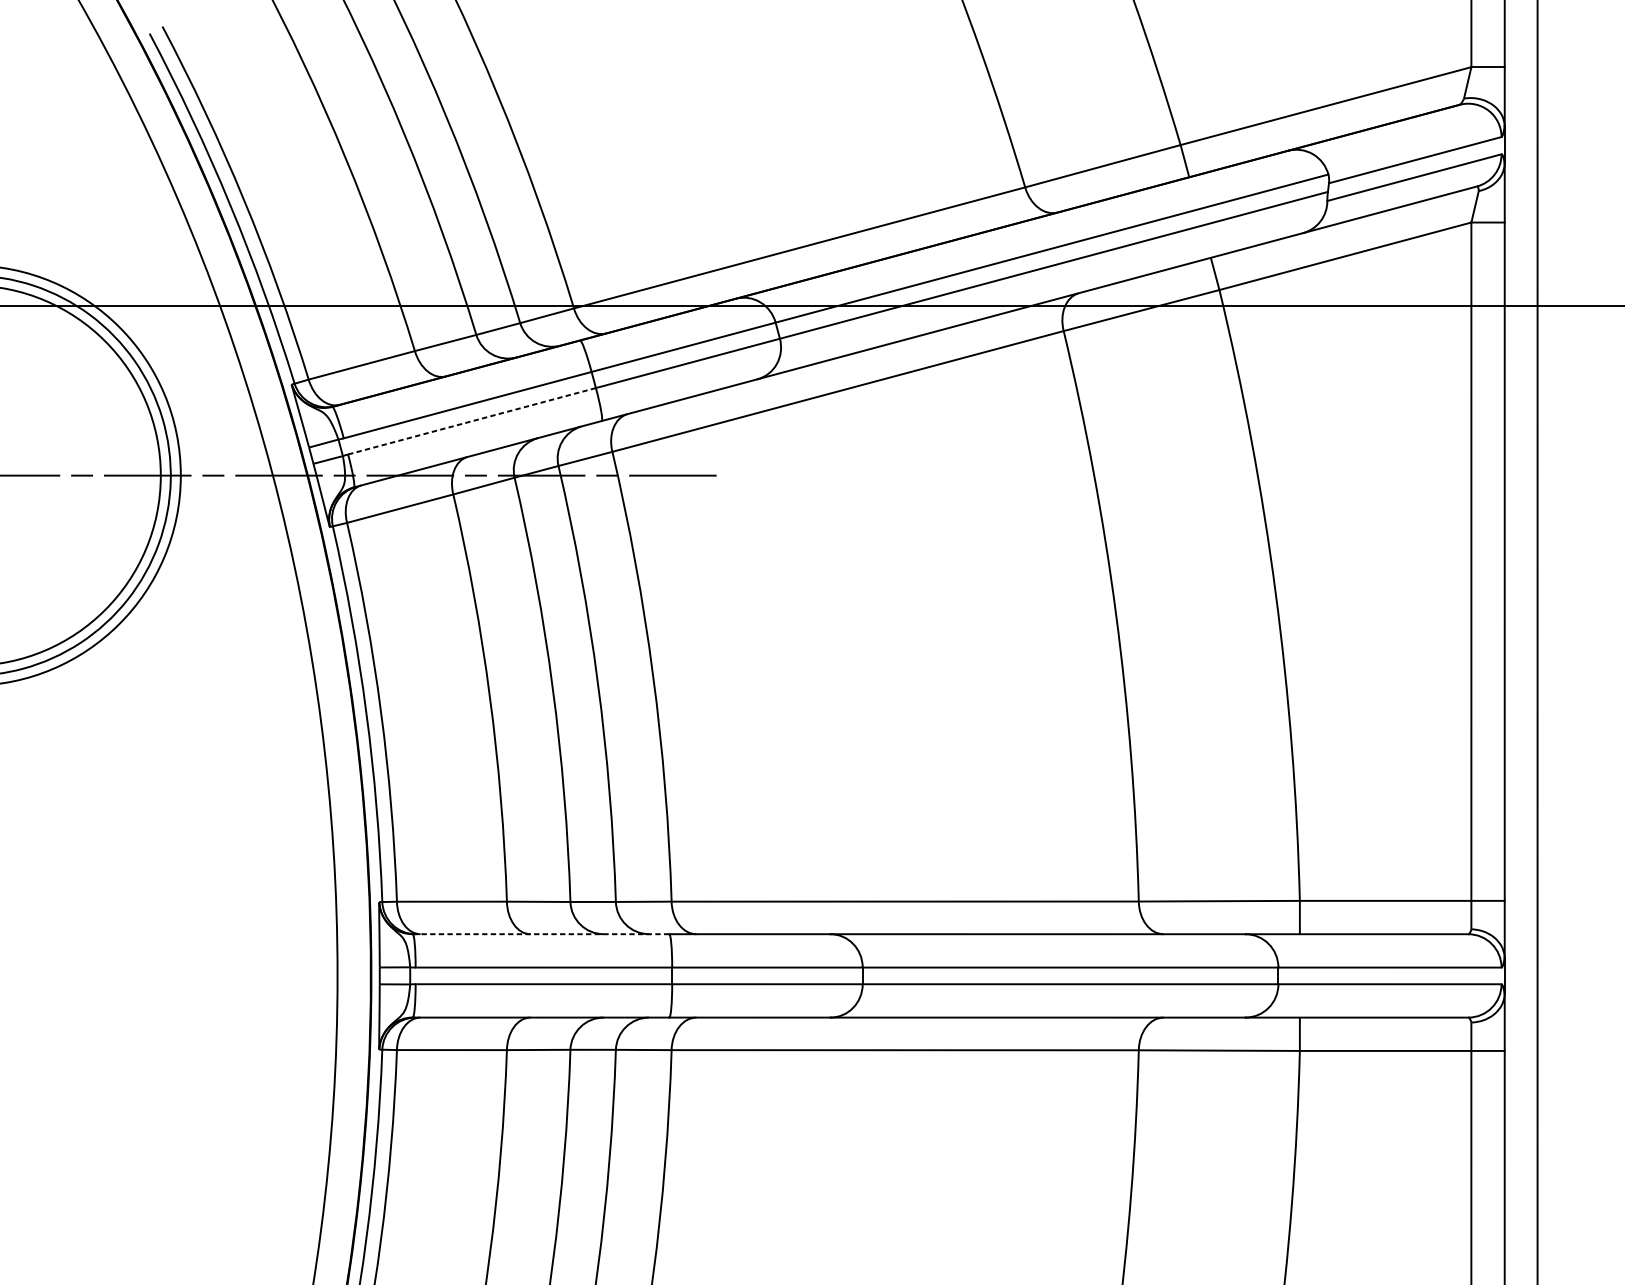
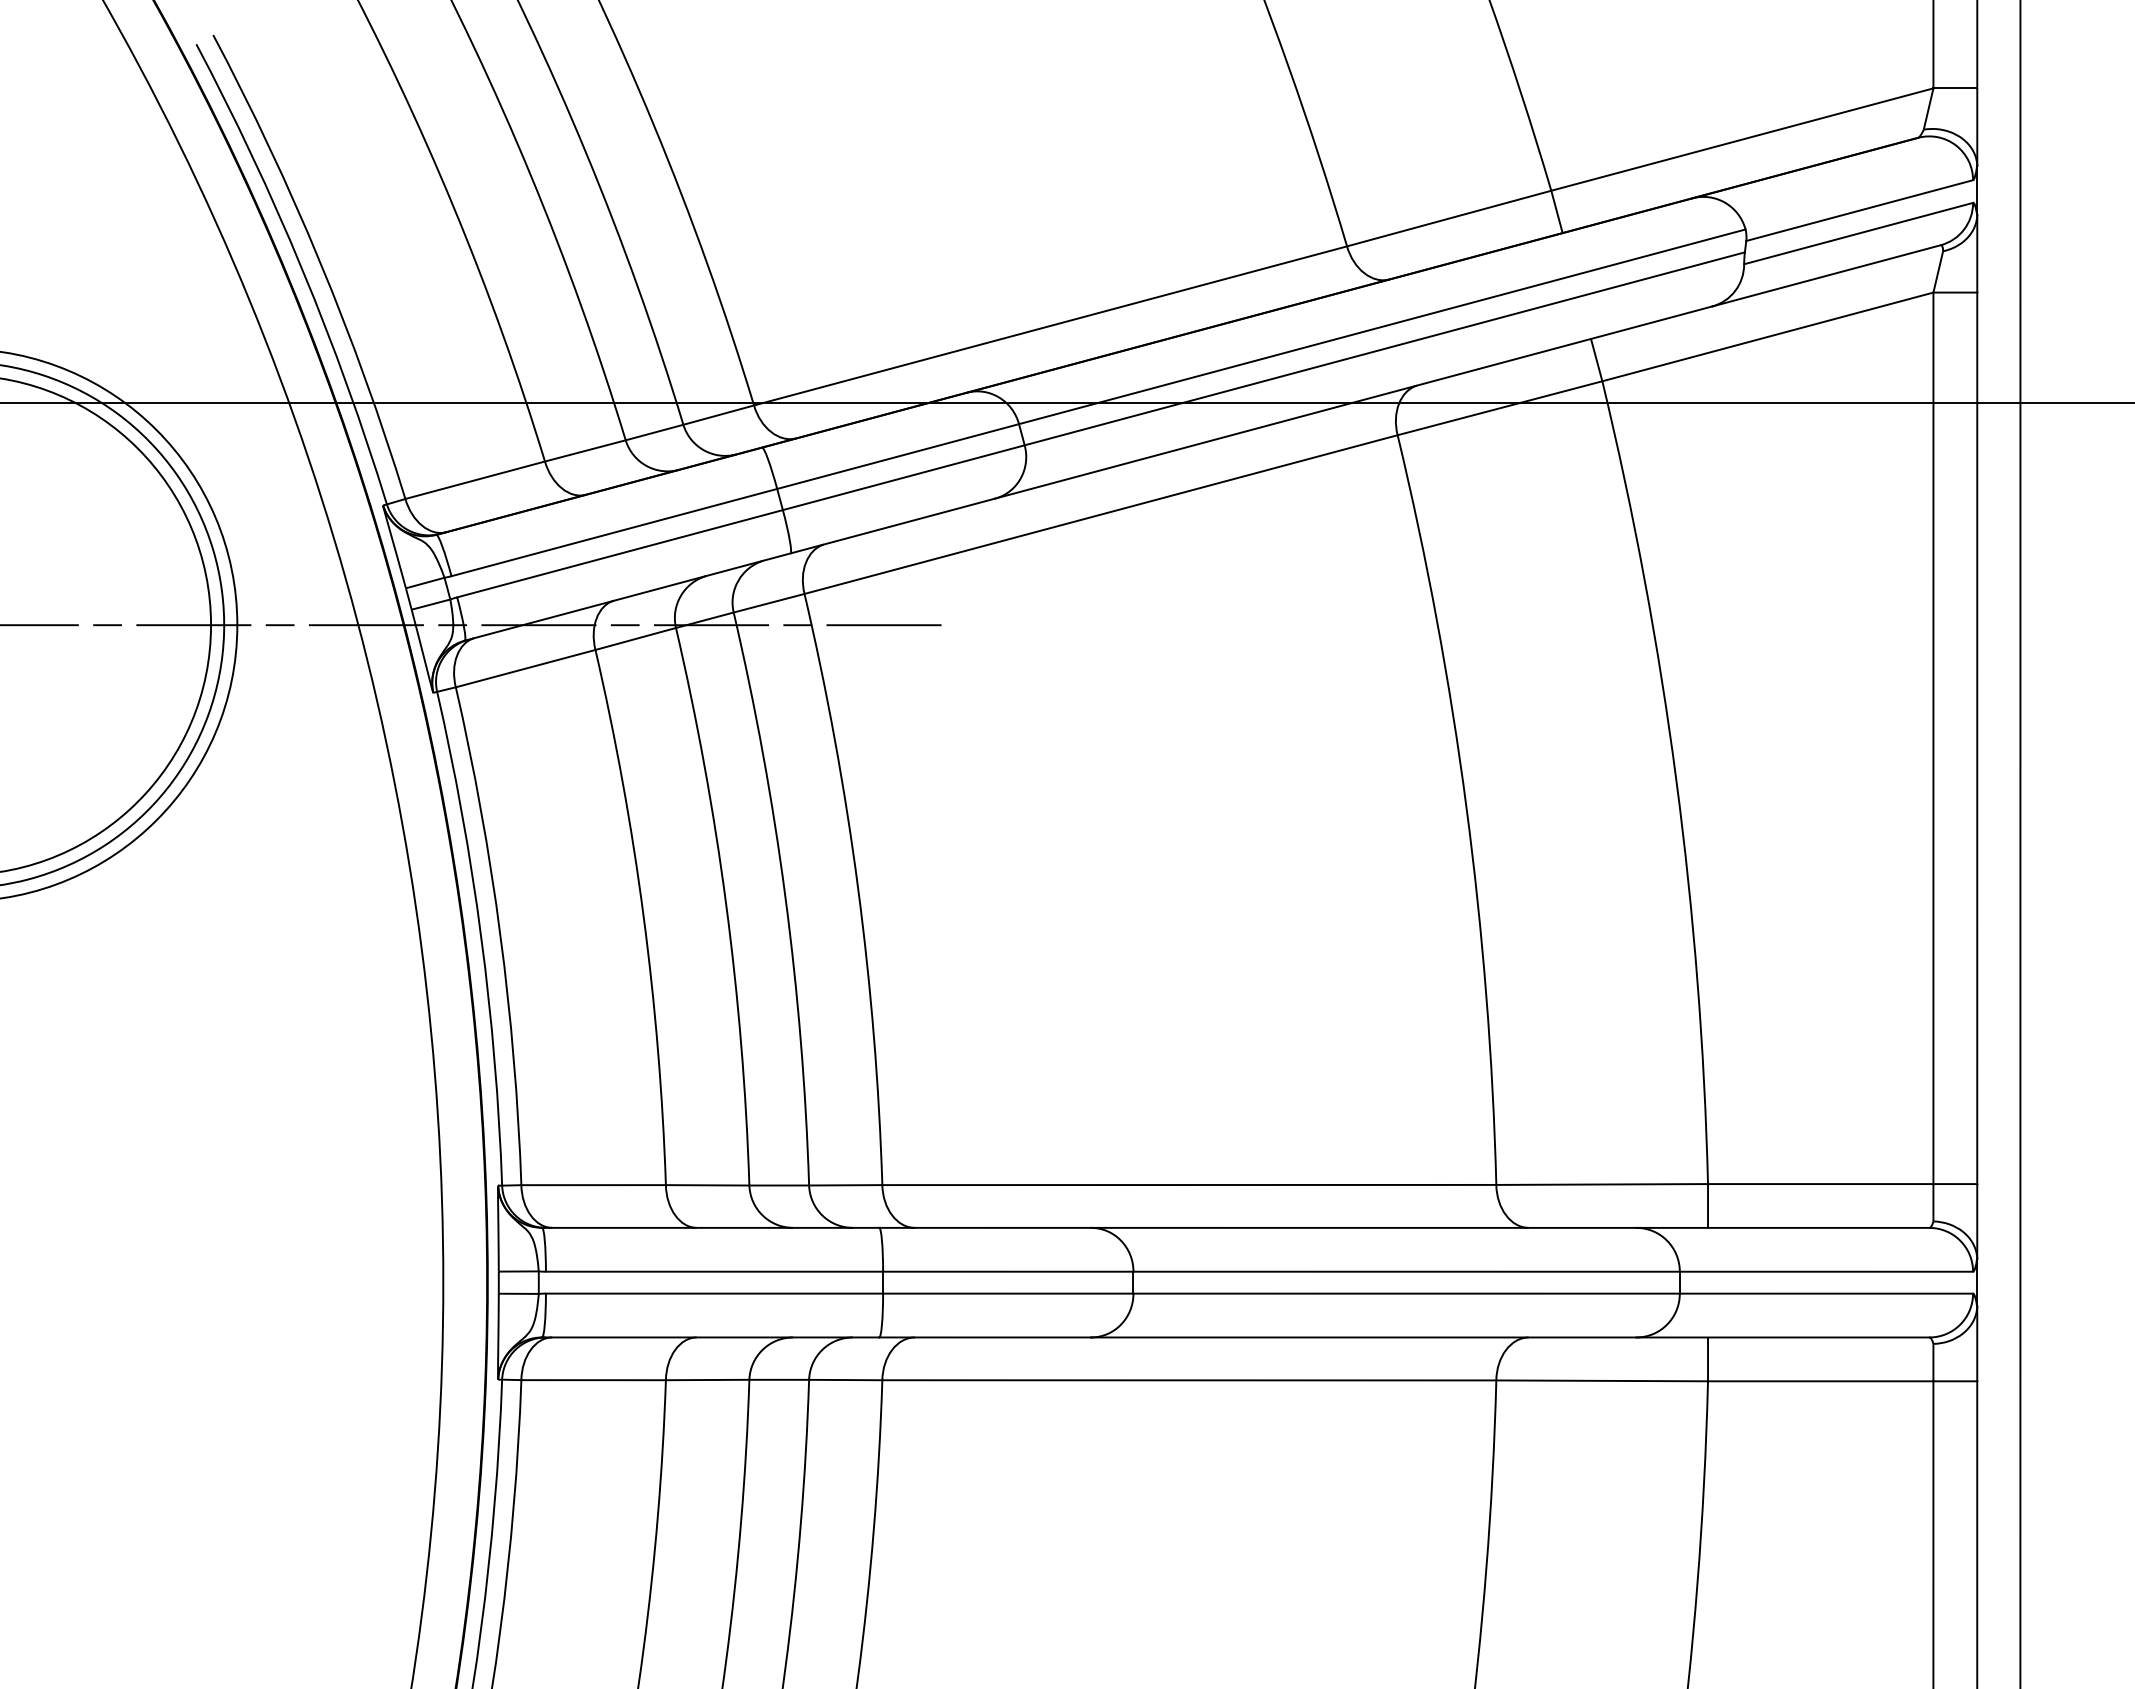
line: (472, 421) -> (620, 553), dashed -> solid
line: (540, 933) -> (710, 1227), dashed -> solid

